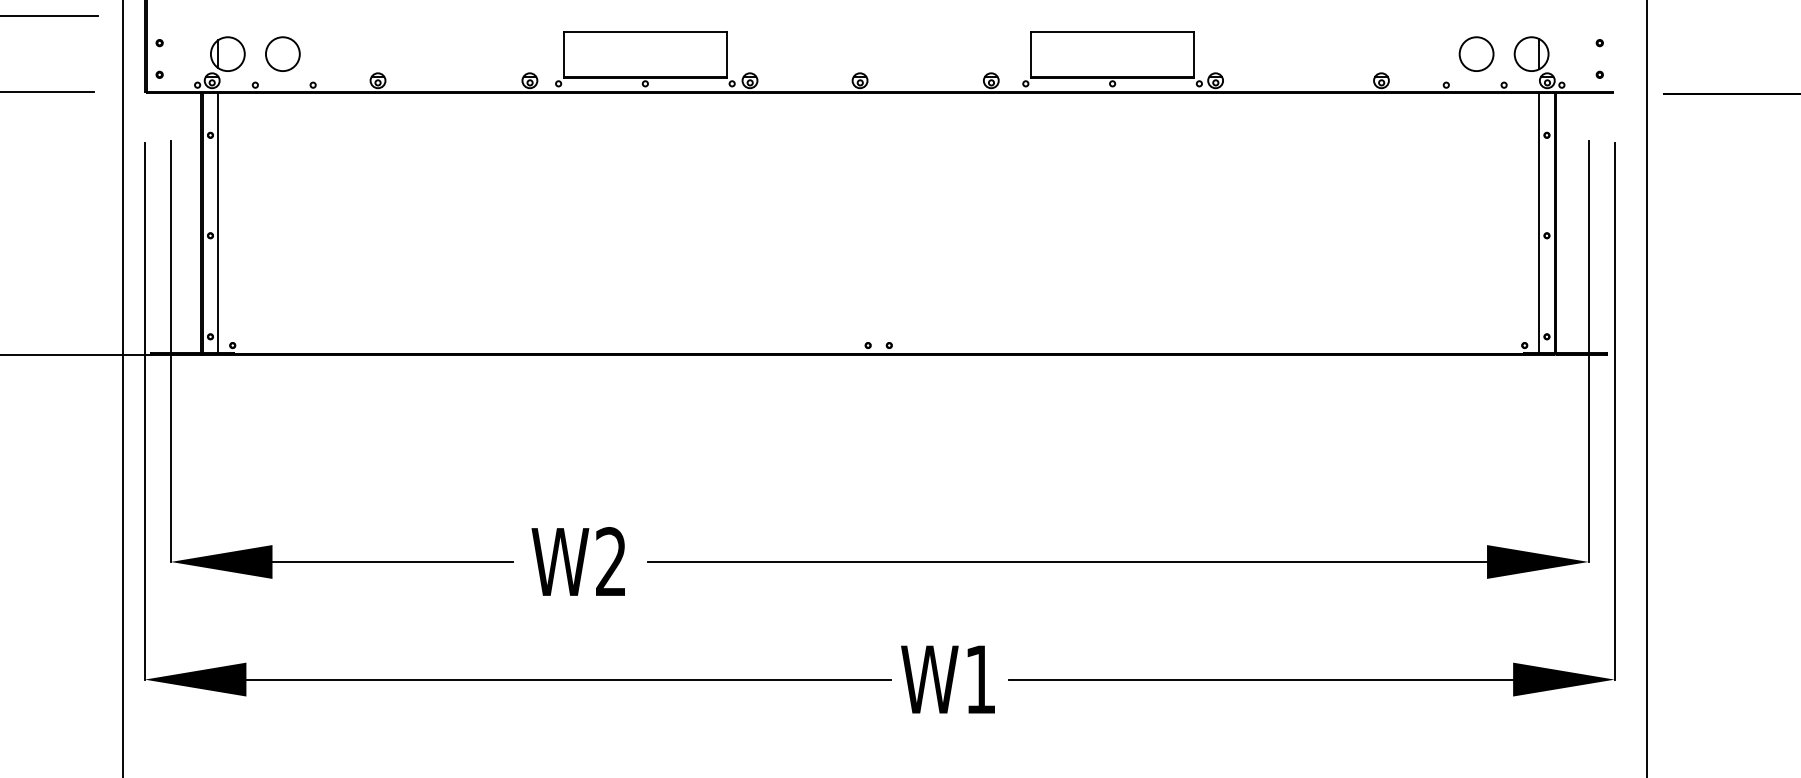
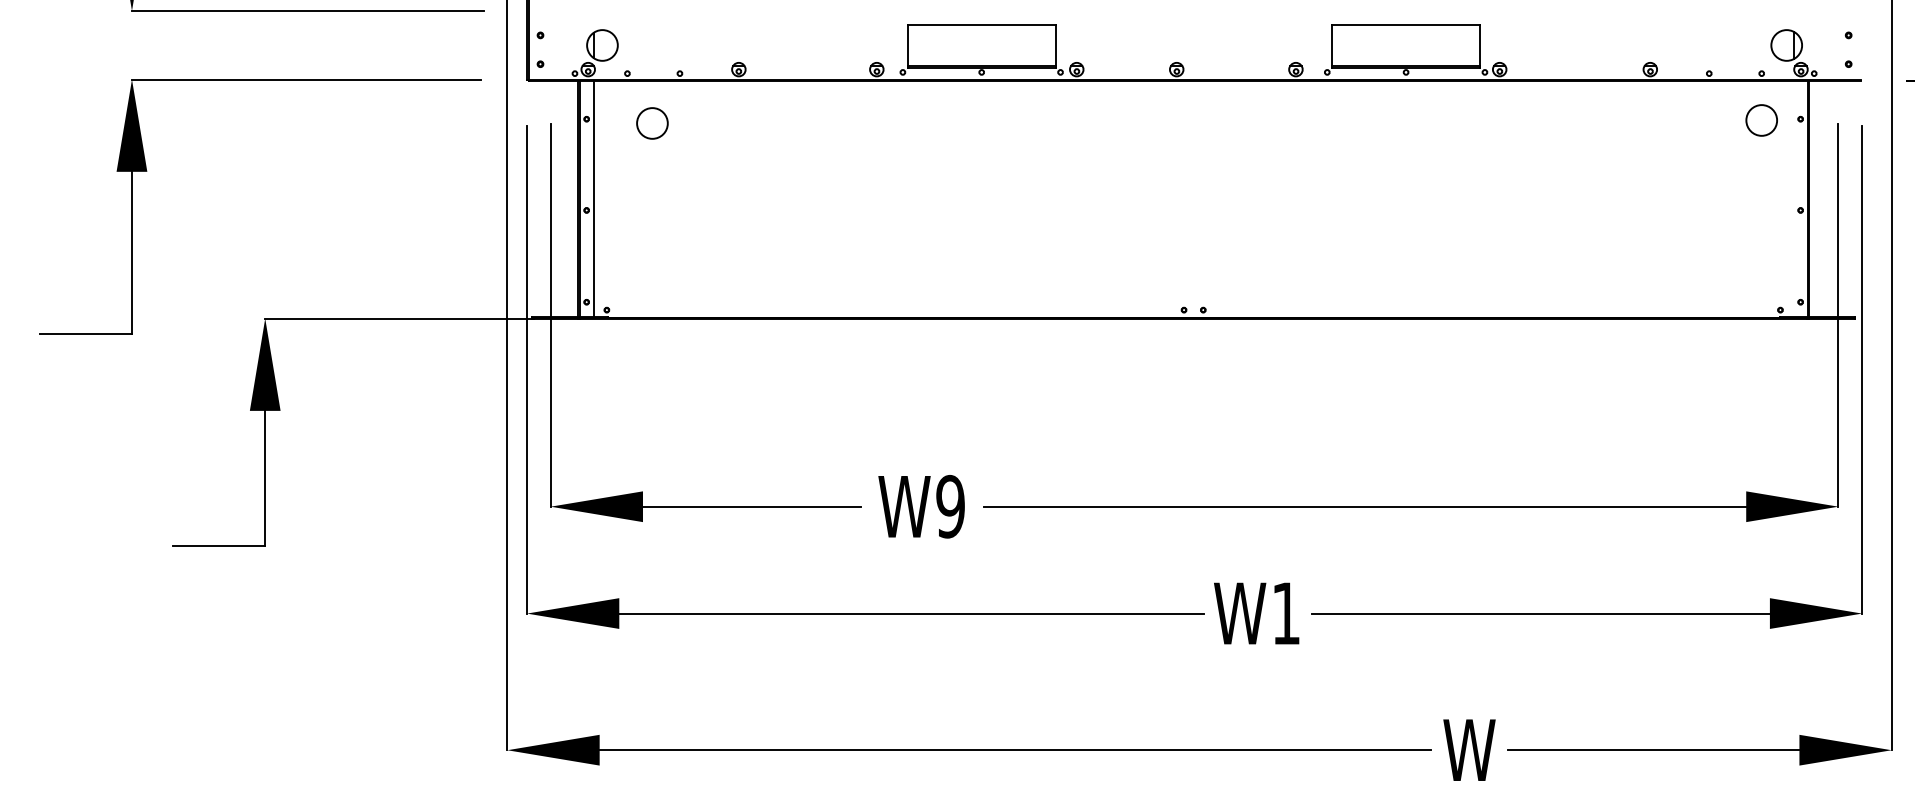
circle: (282, 54) -> (652, 123), moved
circle: (1476, 54) -> (1761, 120), moved
line: (1539, 223) -> (1793, 199), removed
text: (611, 561) -> (950, 506), W2 -> W9

